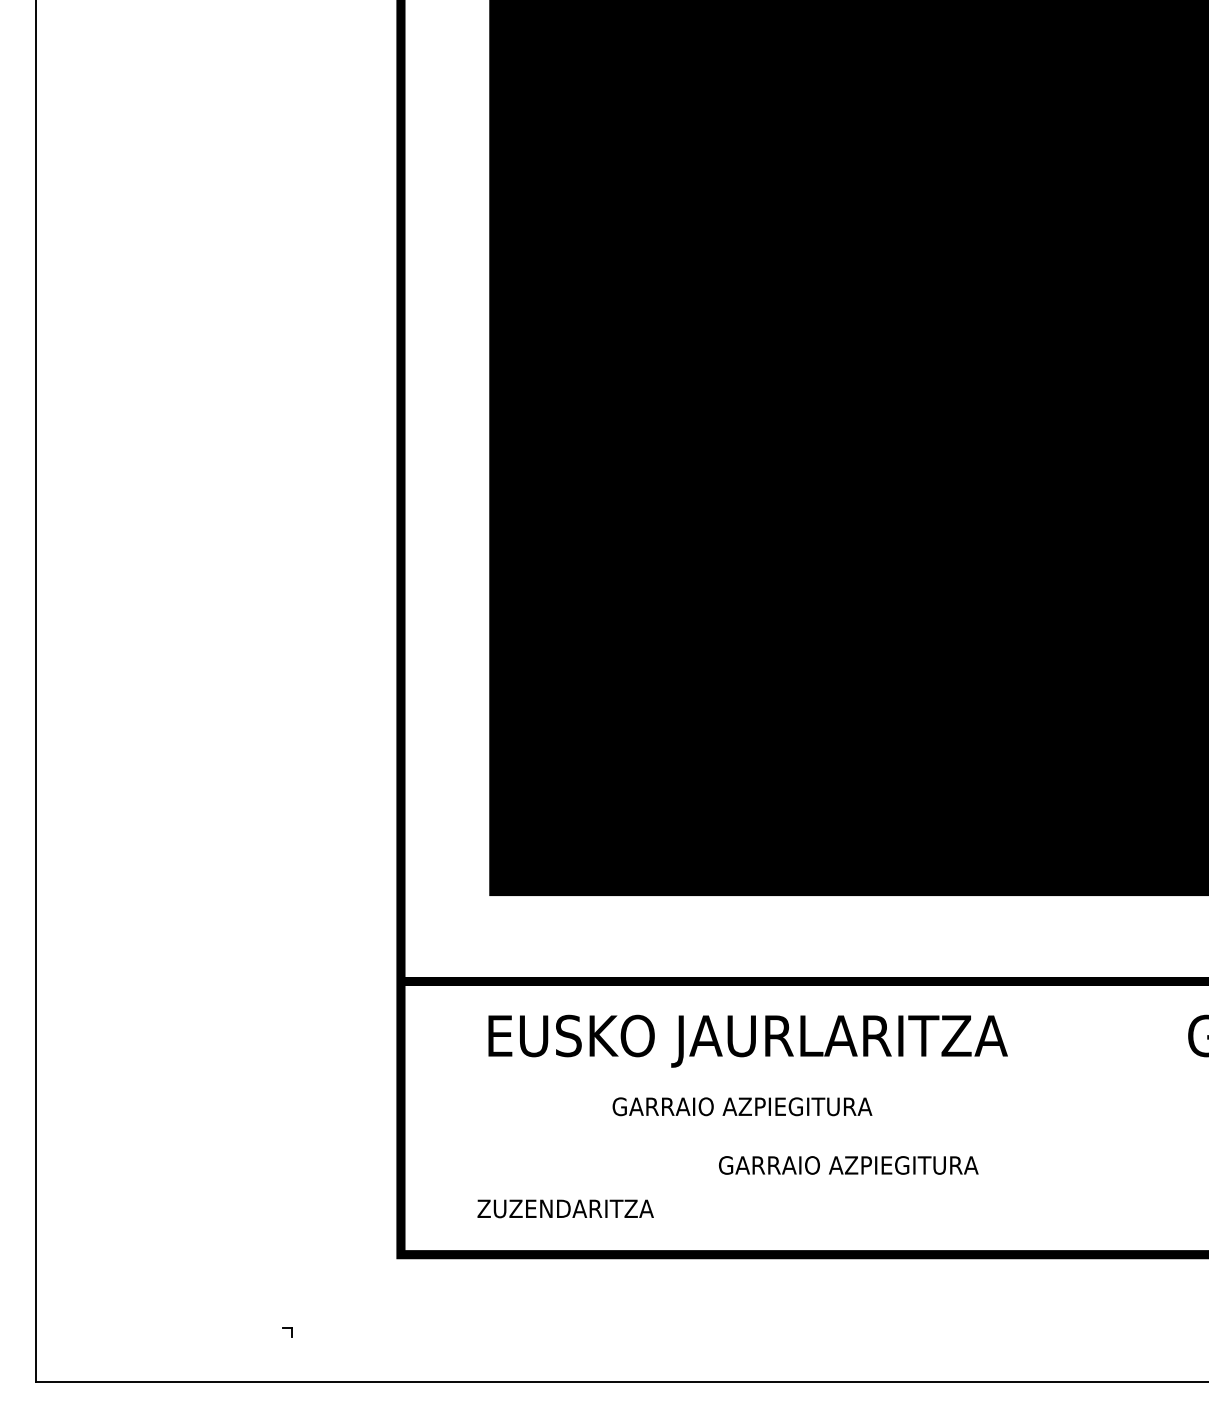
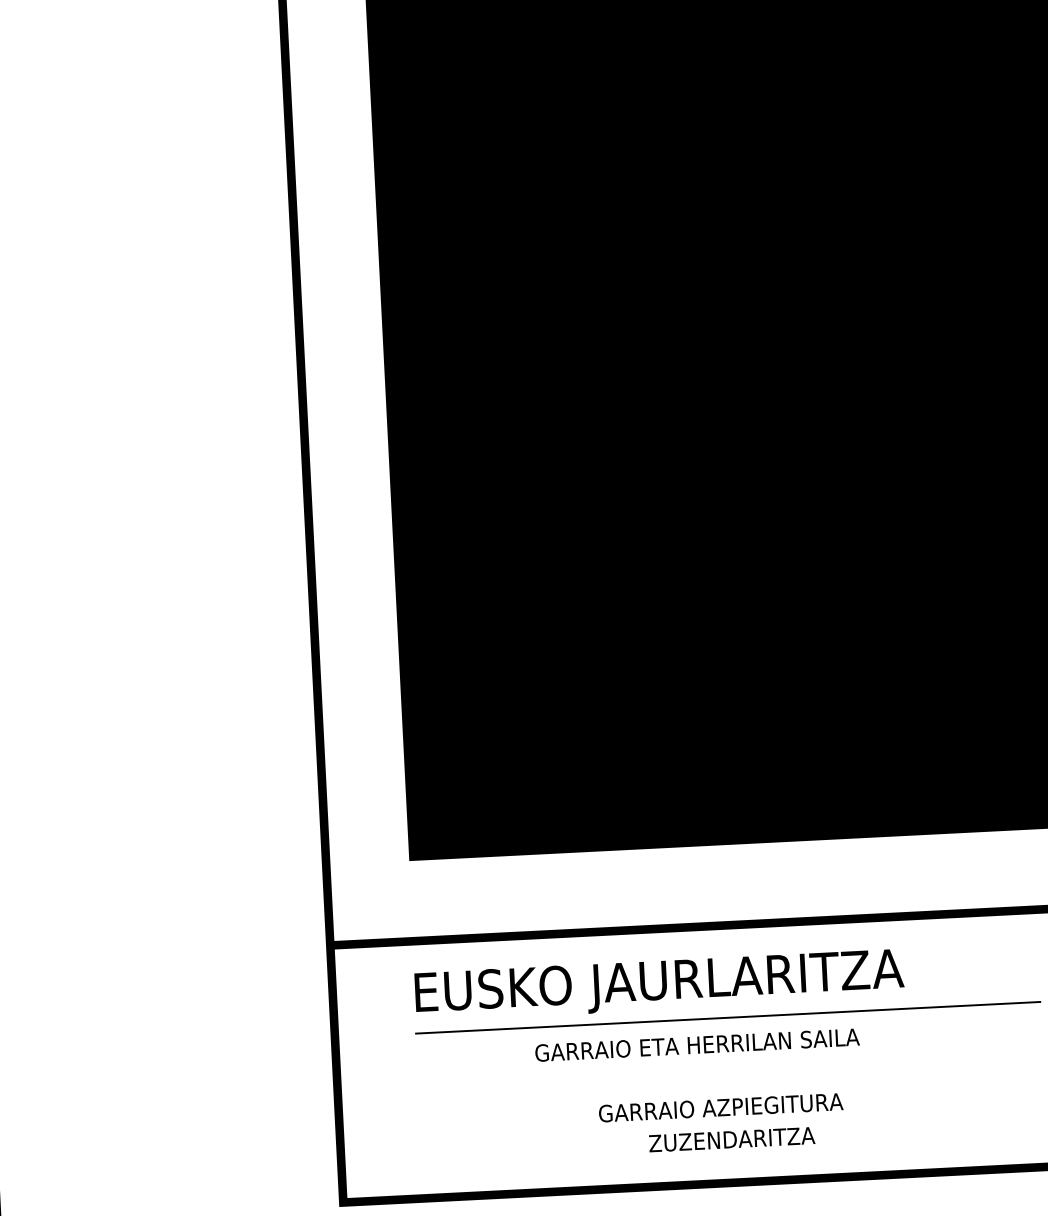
line: (818, 1079) -> (727, 1017), added
text: (839, 1106) -> (748, 1042), GARRAIO AZPIEGITURA -> GARRAIO ETA HERRILAN SAILA
text: (848, 1165) -> (720, 1107), moved
text: (565, 1208) -> (731, 1139), moved

